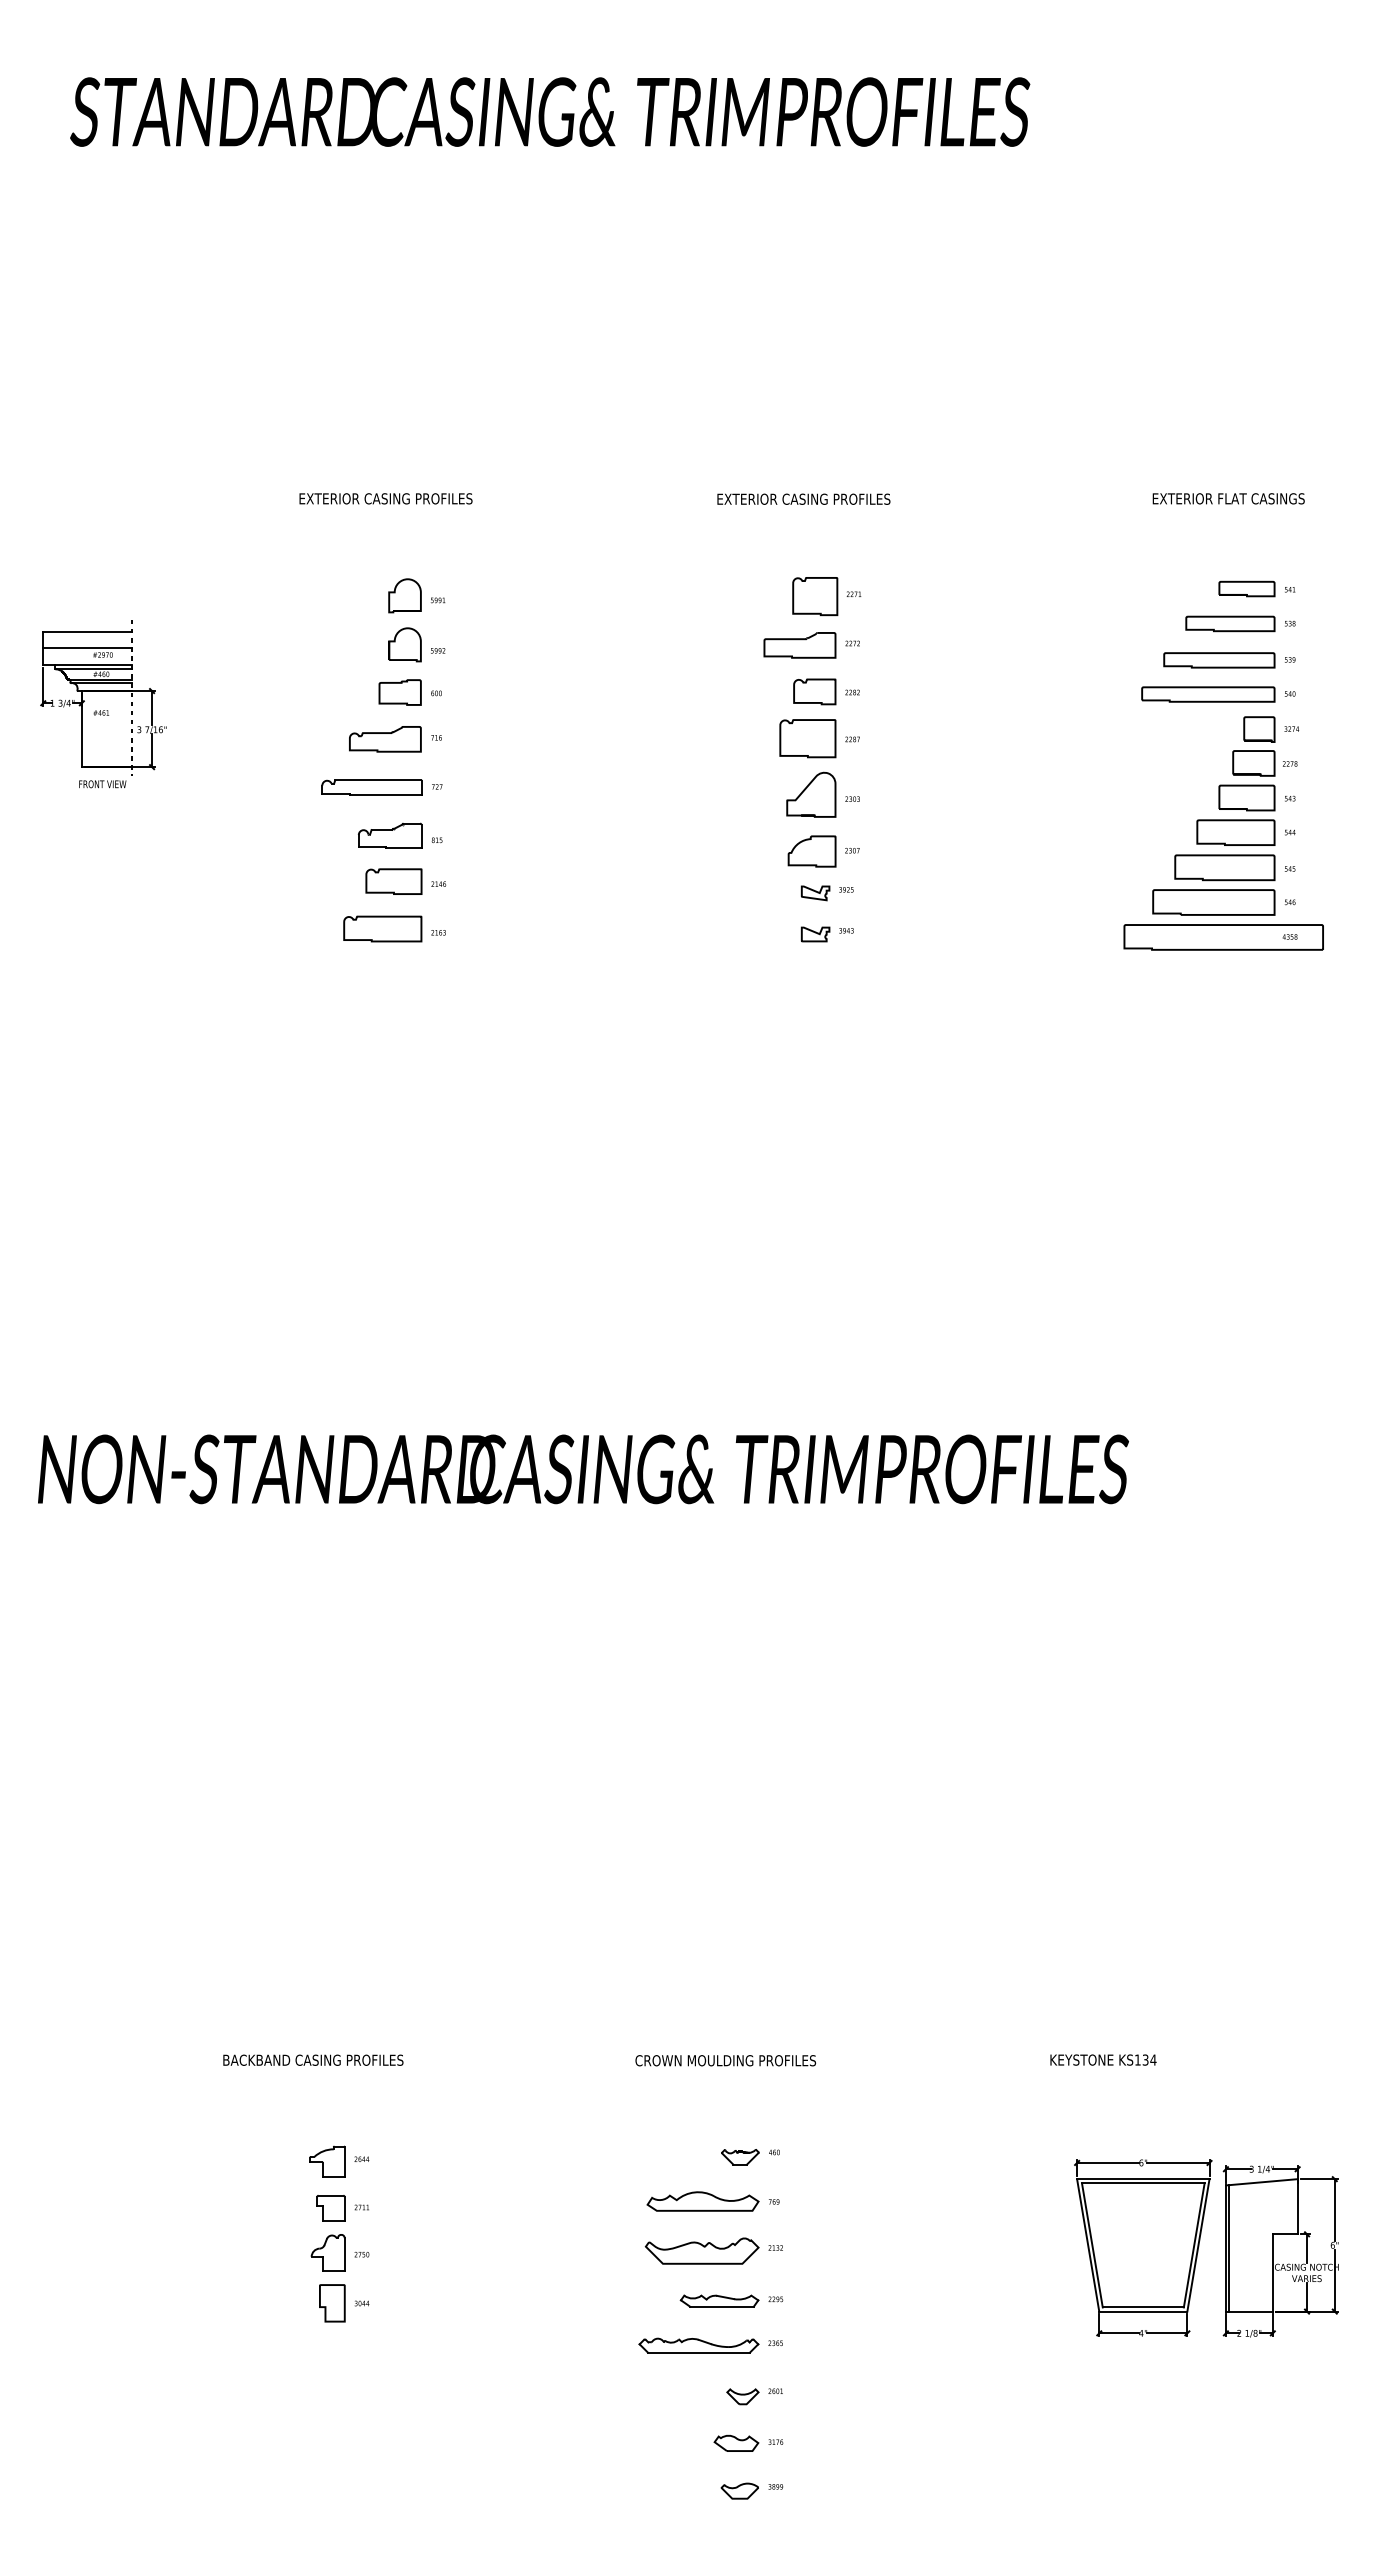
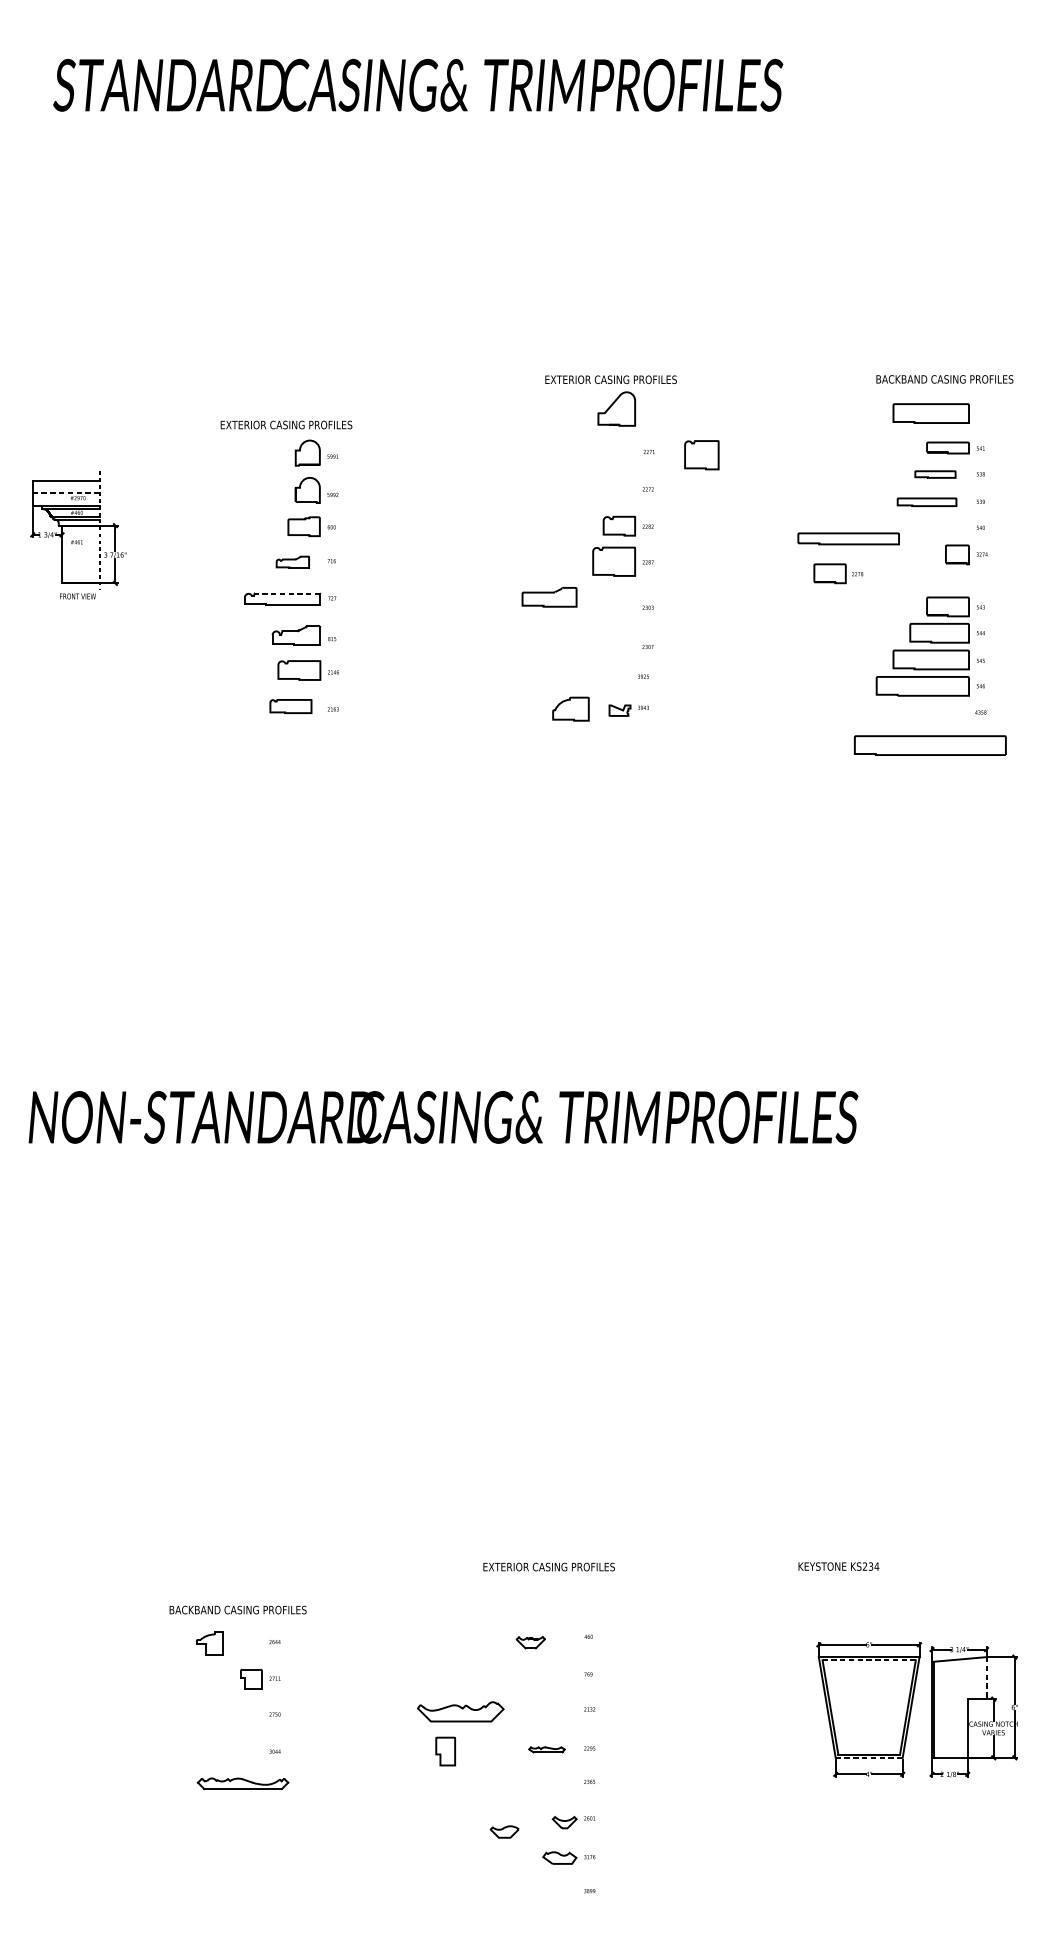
text: (385, 498) -> (286, 424), moved
text: (1244, 498) -> (946, 379), EXTERIOR FLAT CASINGS -> BACKBAND CASING PROFILES
part: (1224, 543) -> (930, 413), added
part: (815, 596) -> (702, 455), moved
part: (1230, 623) -> (935, 474), size x0.6
part: (799, 645) -> (549, 597), moved
line: (87, 648) -> (66, 493), solid -> dashed
part: (1219, 660) -> (927, 502), size x0.7
part: (1208, 694) -> (848, 538), moved
part: (385, 739) -> (292, 562), size x0.6
part: (1264, 763) -> (838, 573), moved
line: (377, 780) -> (286, 593), solid -> dashed
curve: (806, 789) -> (613, 405), moved
part: (811, 851) -> (570, 709), moved
part: (815, 893) -> (619, 679), removed
part: (382, 928) -> (290, 706), size x0.7
part: (1223, 937) -> (930, 745), moved
text: (313, 2059) -> (238, 1609), moved
text: (1137, 2059) -> (864, 1566), KS134 -> KS234
text: (725, 2060) -> (551, 1566), CROWN MOULDING PROFILES -> EXTERIOR CASING PROFILES
part: (740, 2157) -> (530, 1642), moved
part: (327, 2161) -> (210, 1643), moved
line: (1143, 2183) -> (869, 1660), solid -> dashed
curve: (702, 2193) -> (534, 1668), removed
line: (1297, 2206) -> (986, 1677), solid -> dashed
part: (701, 2250) -> (460, 1711), moved
part: (327, 2252) -> (248, 1712), removed
part: (719, 2300) -> (546, 1749), size x0.6
part: (332, 2303) -> (445, 1751), moved
line: (1143, 2311) -> (869, 1757), solid -> dashed
part: (698, 2345) -> (242, 1783), moved
part: (739, 2490) -> (504, 1831), moved

